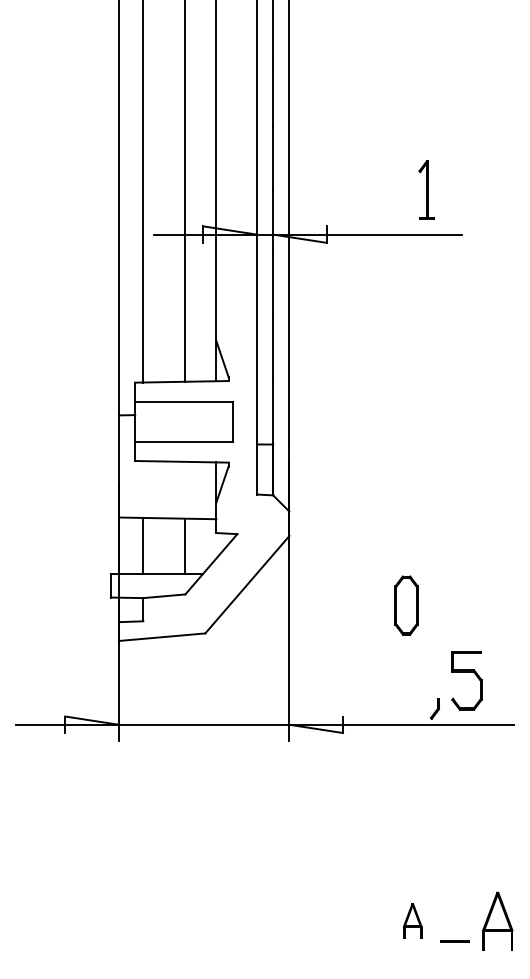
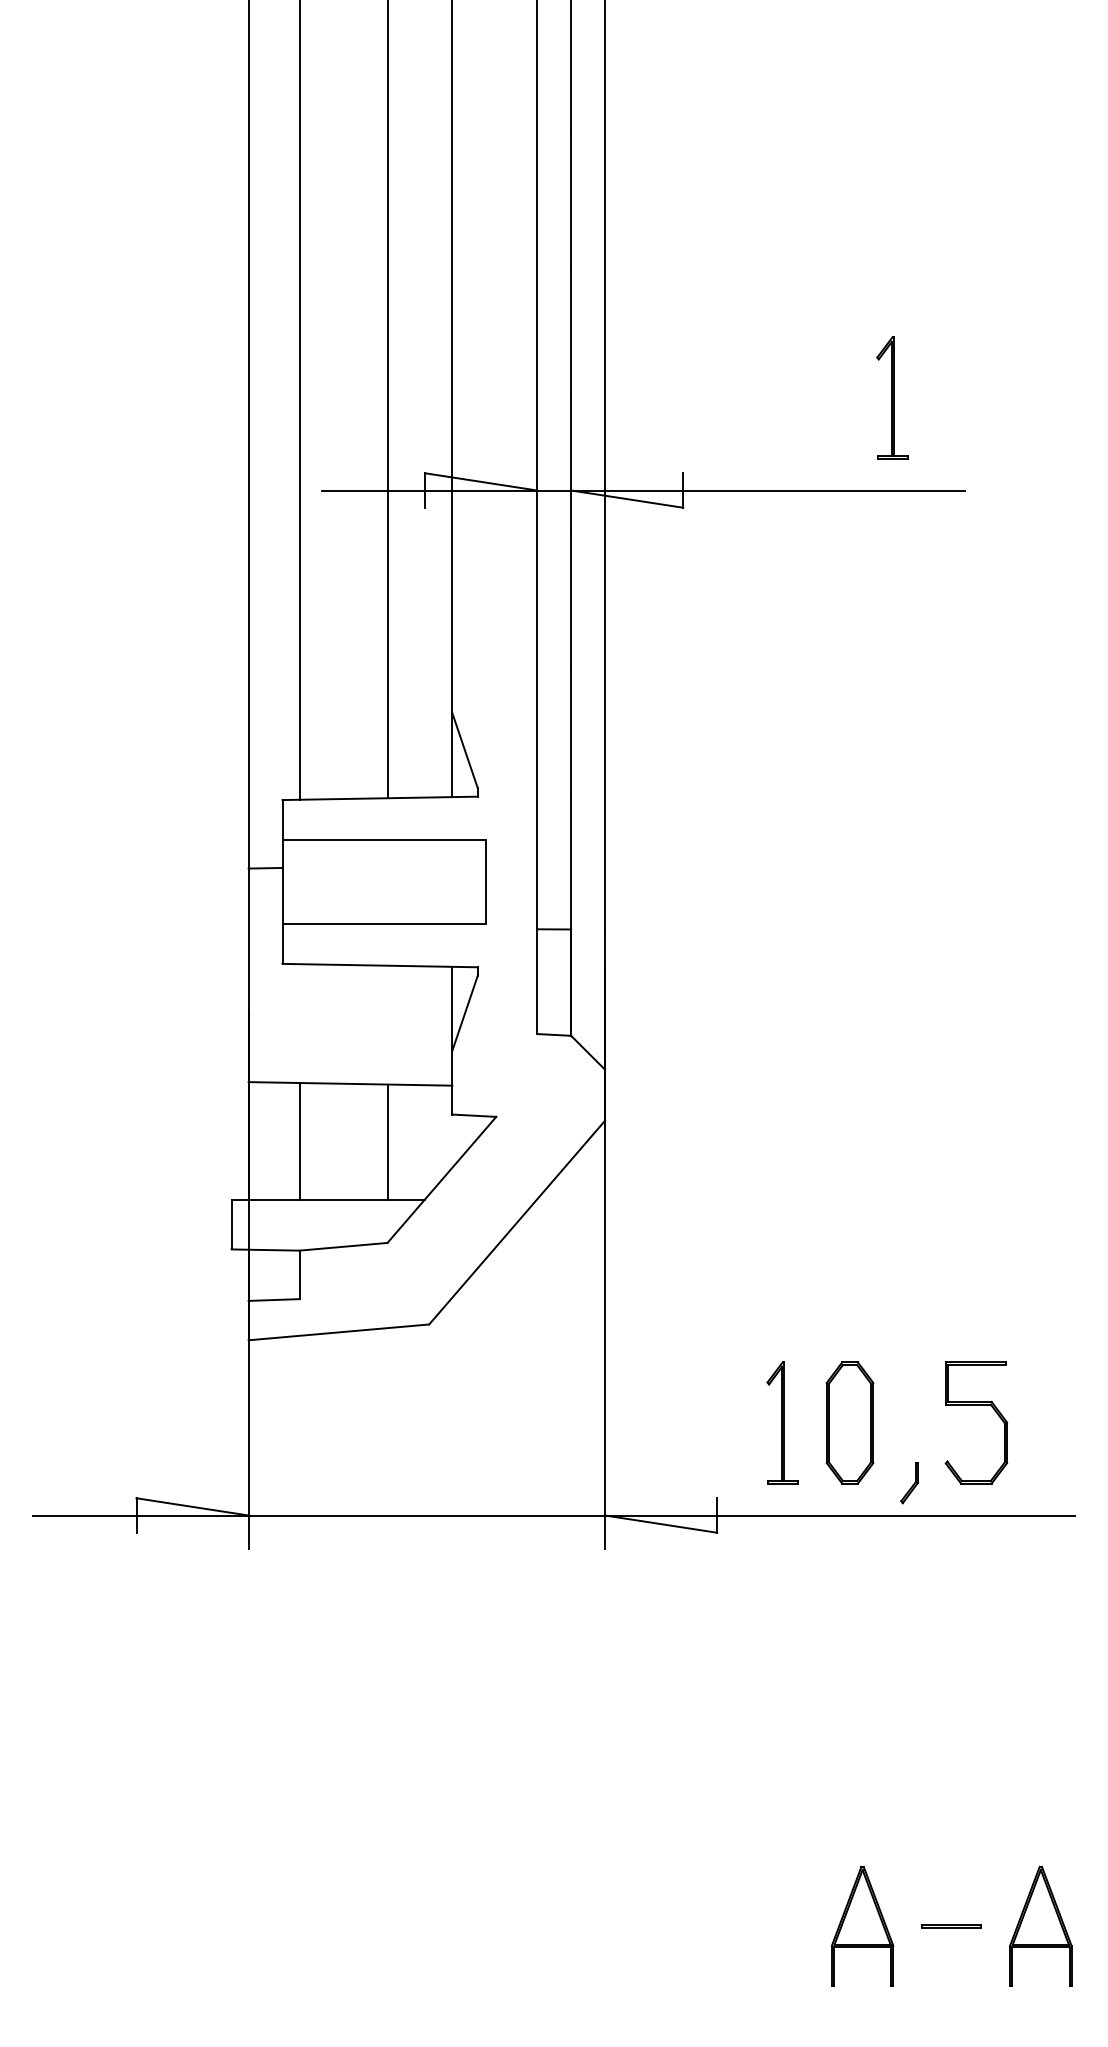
part: (406, 605) -> (849, 1422), moved
part: (374, 680) -> (782, 1422), added
part: (412, 920) -> (862, 1924), size x1.67
line: (454, 941) -> (950, 1926), moved

